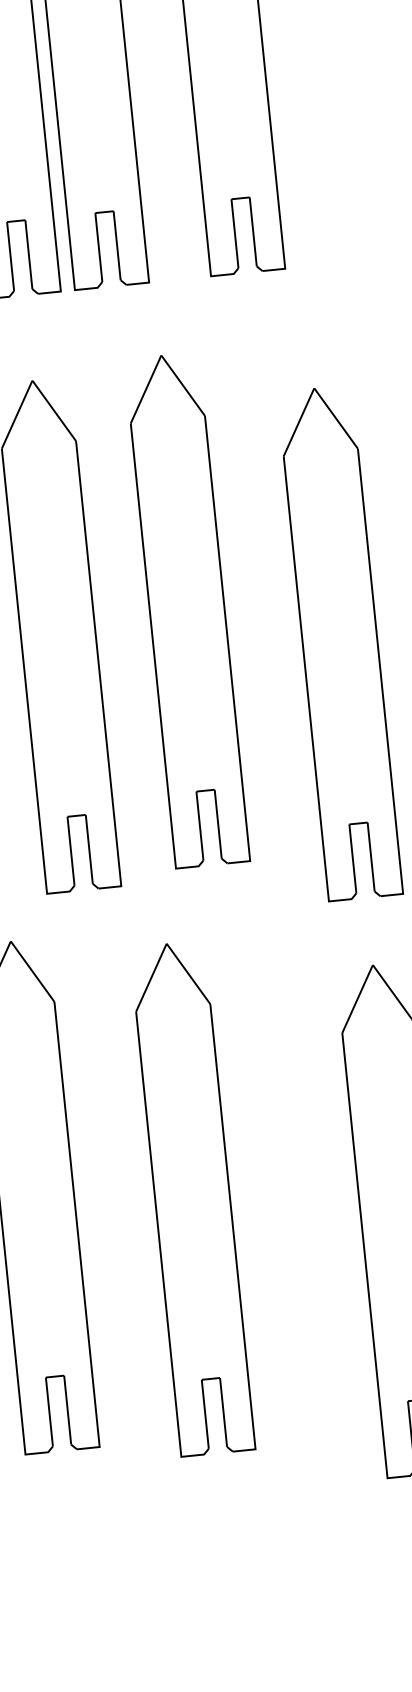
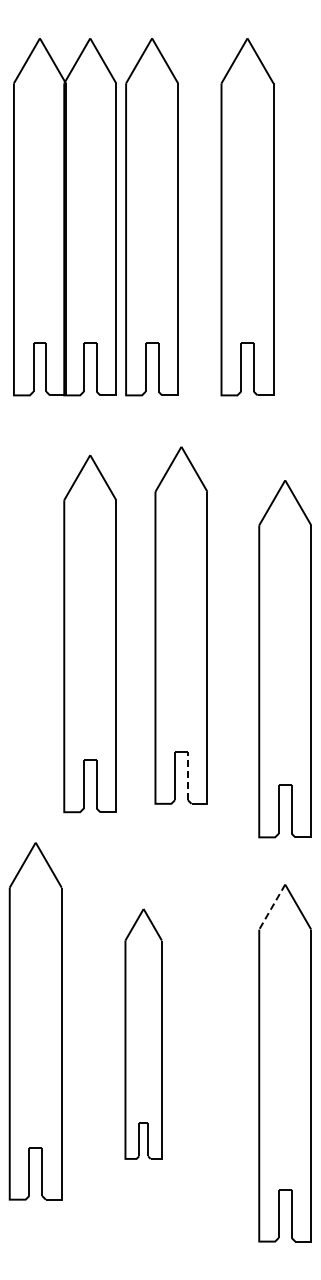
line: (217, 823) -> (187, 775), solid -> dashed
line: (358, 999) -> (272, 907), solid -> dashed
part: (192, 1199) -> (143, 1034), size x0.7

